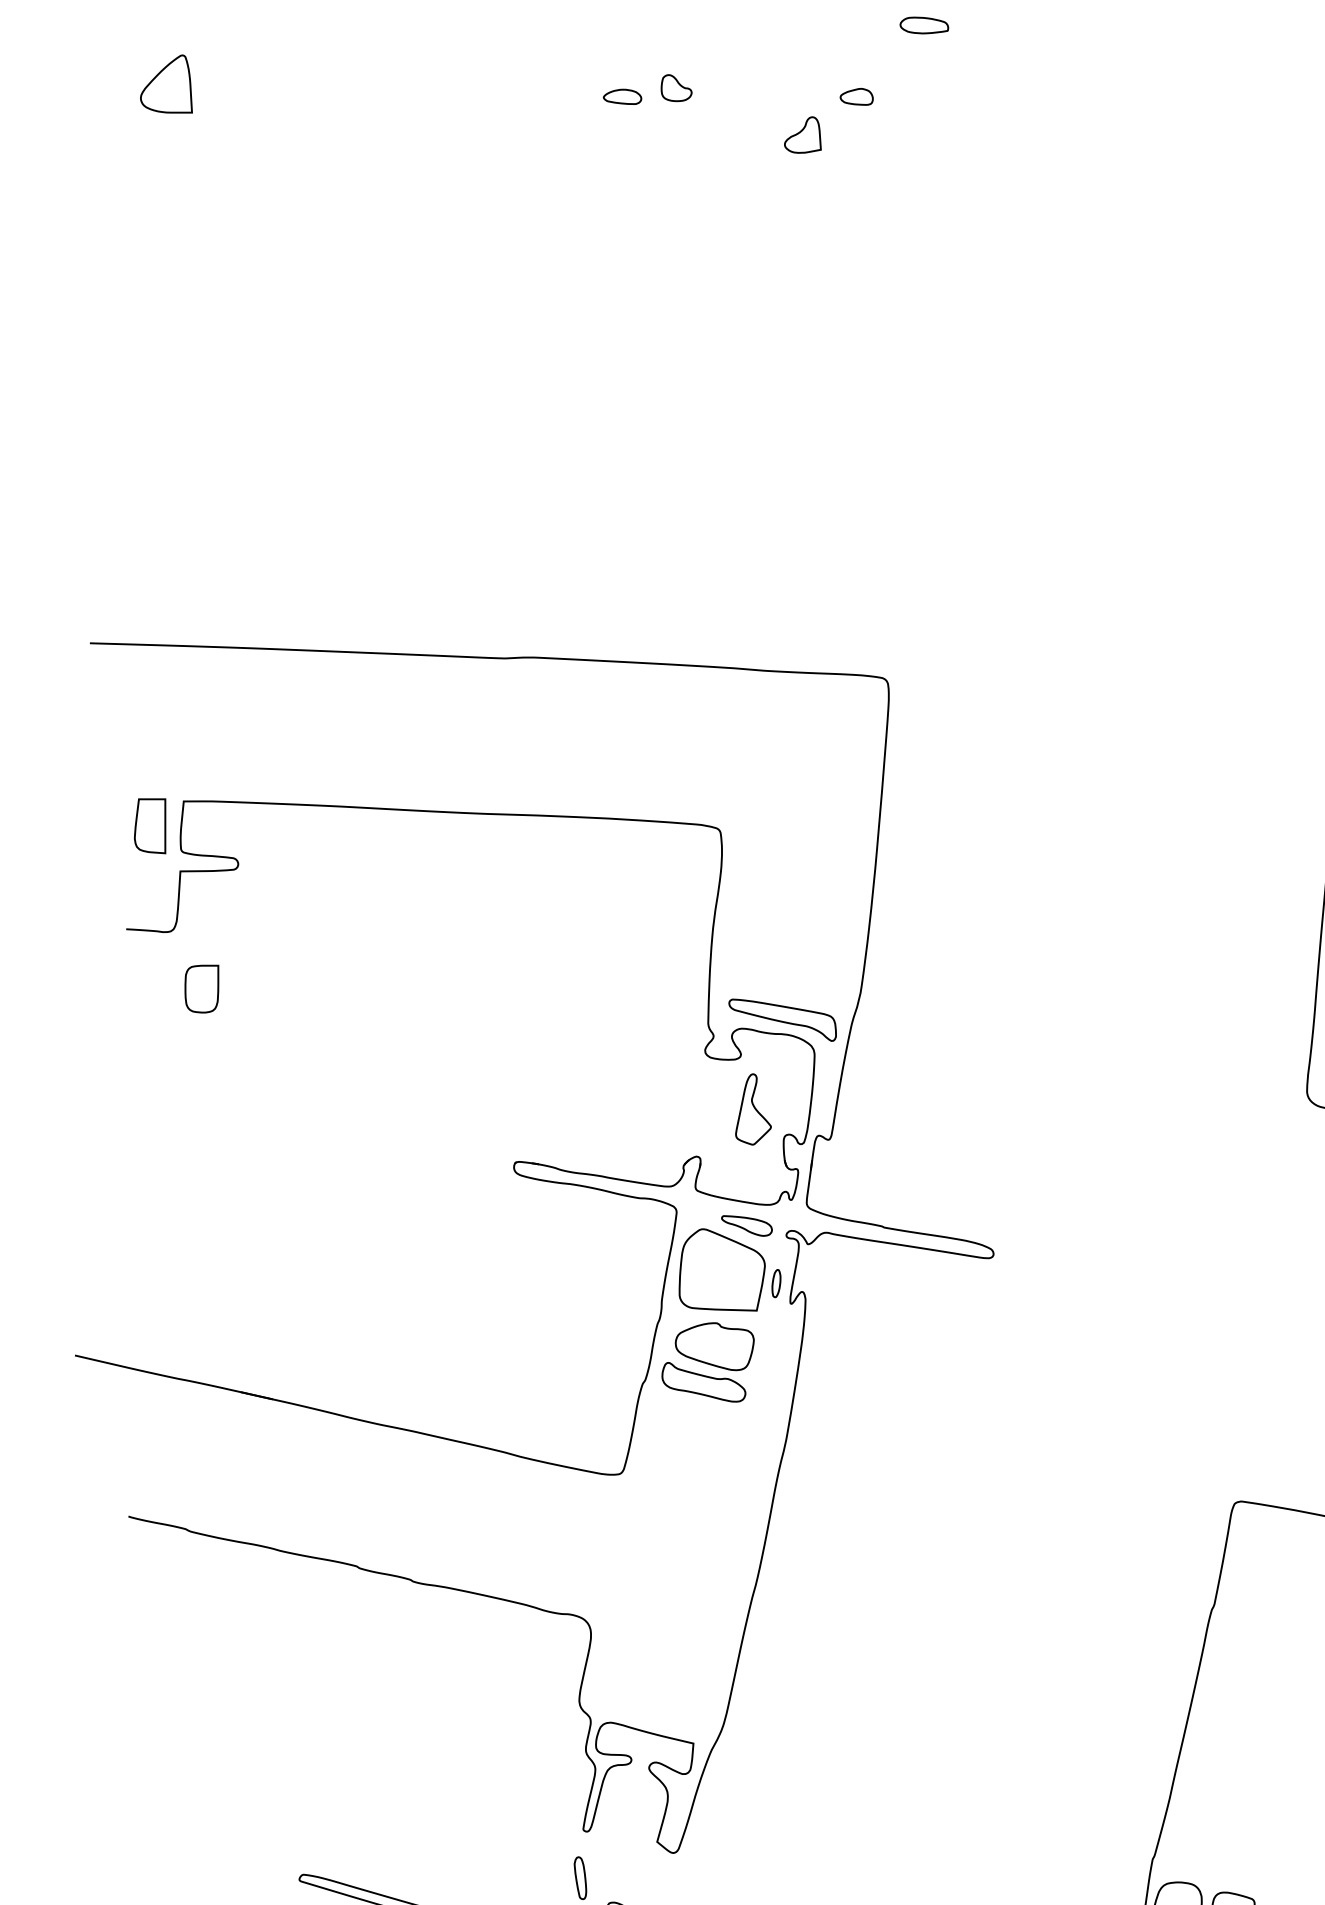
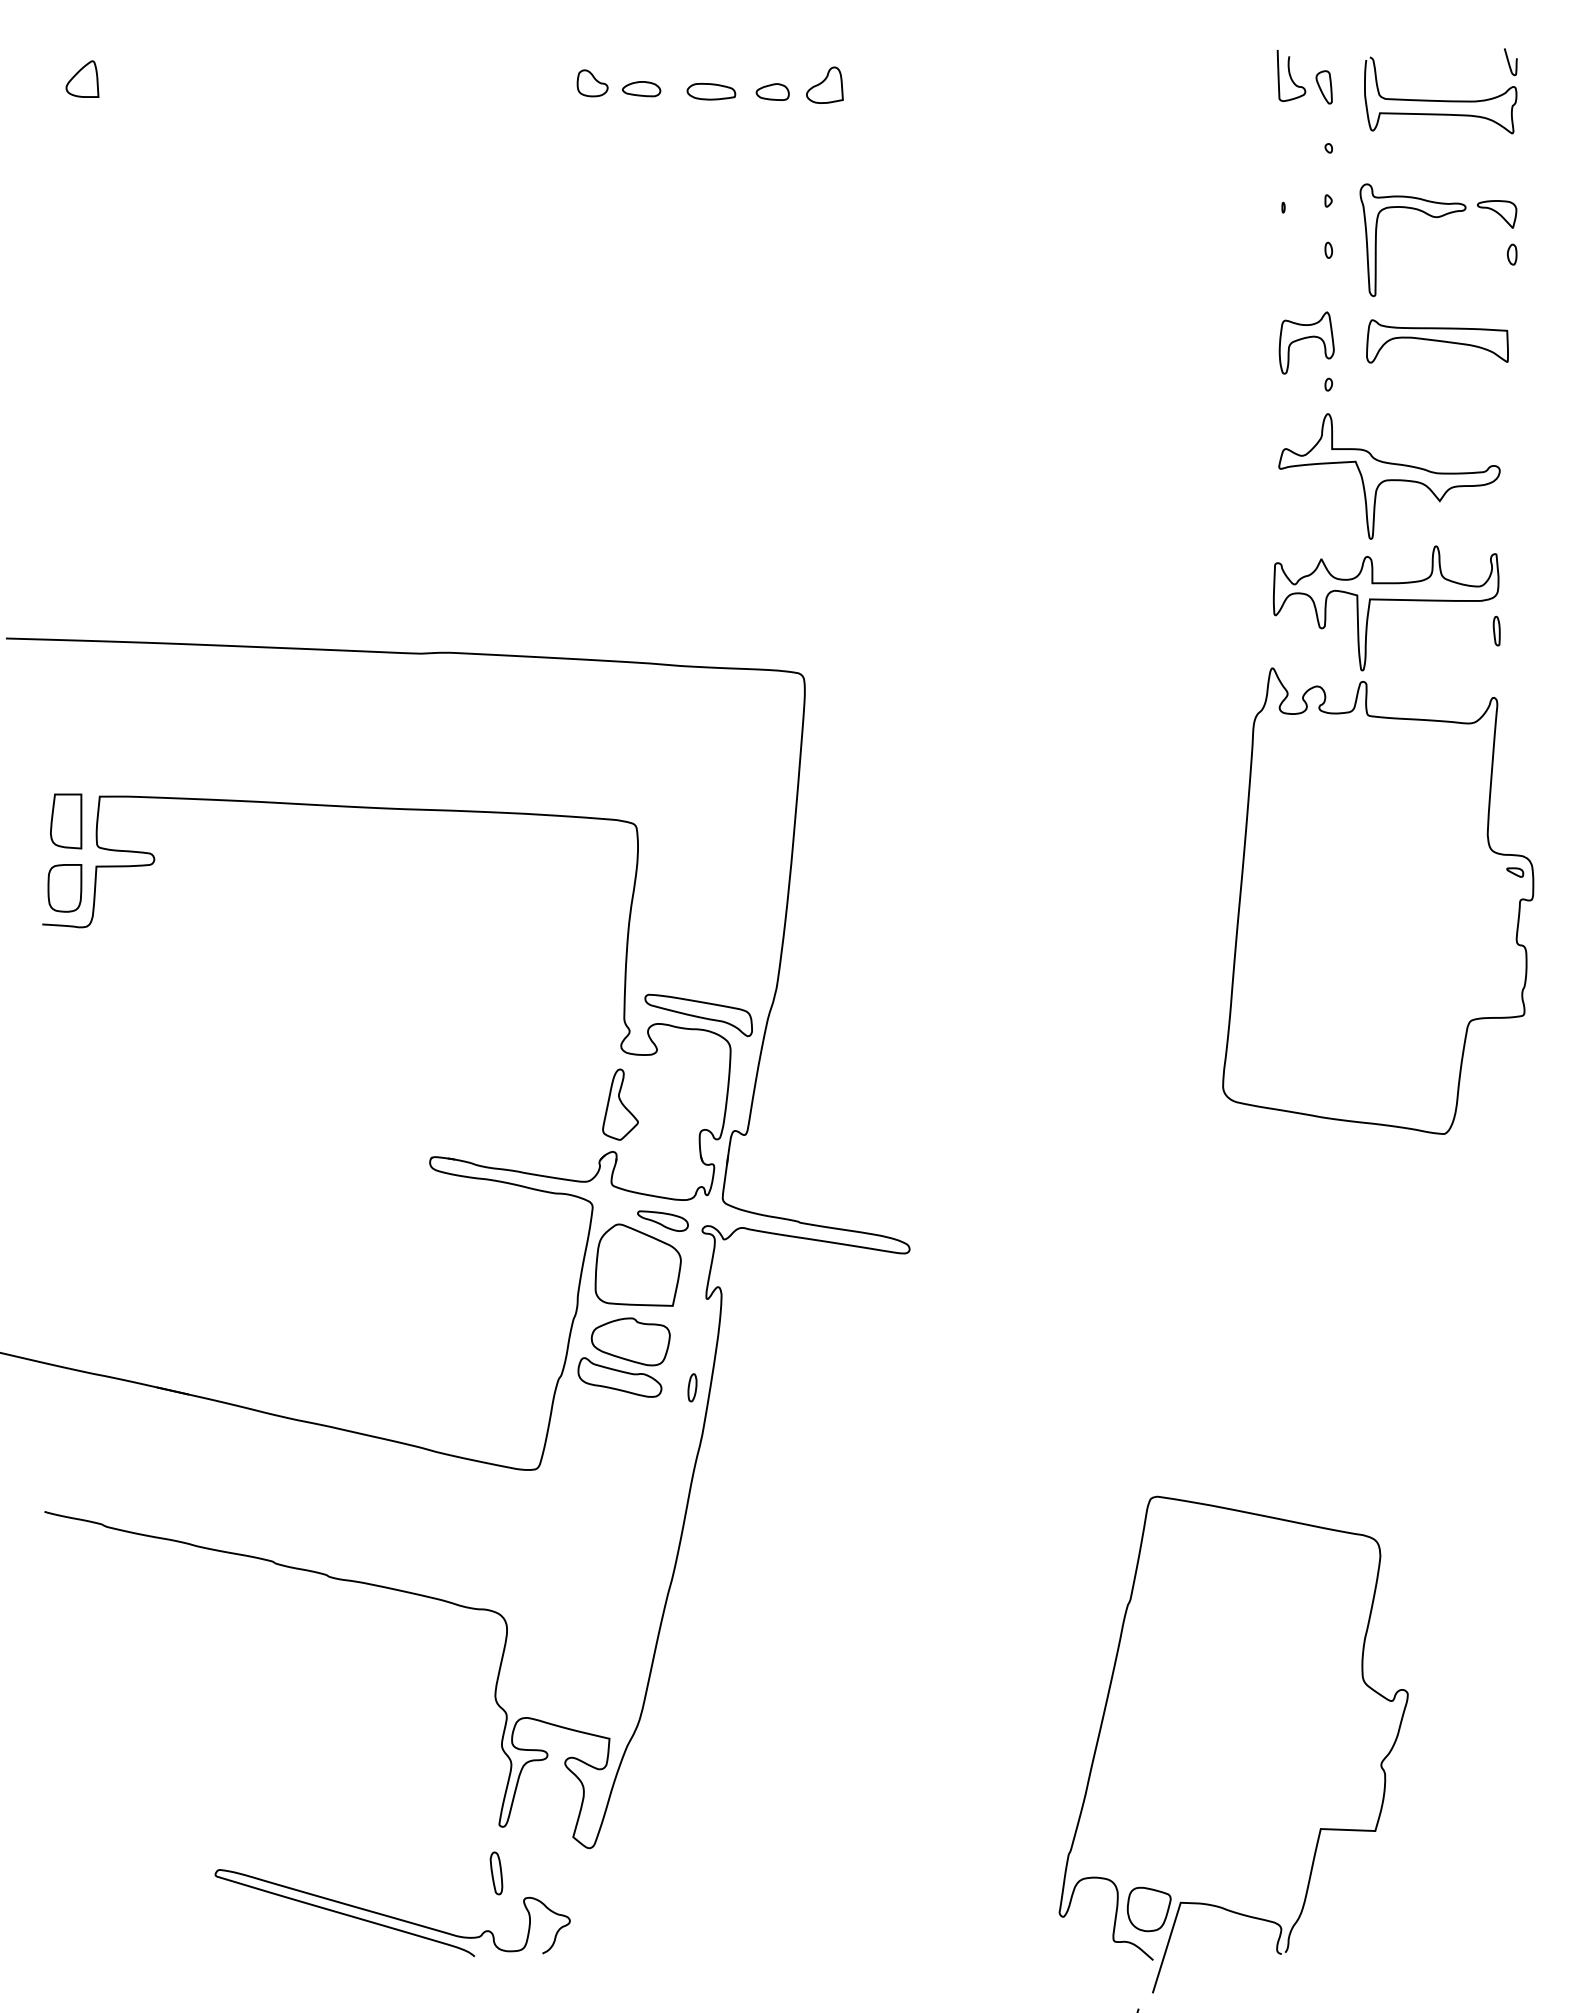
part: (924, 25) -> (711, 91), moved
part: (166, 83) -> (82, 78), size x0.62
part: (622, 97) -> (641, 89), moved
part: (802, 134) -> (824, 84), moved
part: (201, 989) -> (64, 888), moved
part: (753, 1109) -> (620, 1104), moved
part: (776, 1283) -> (692, 1387), moved

